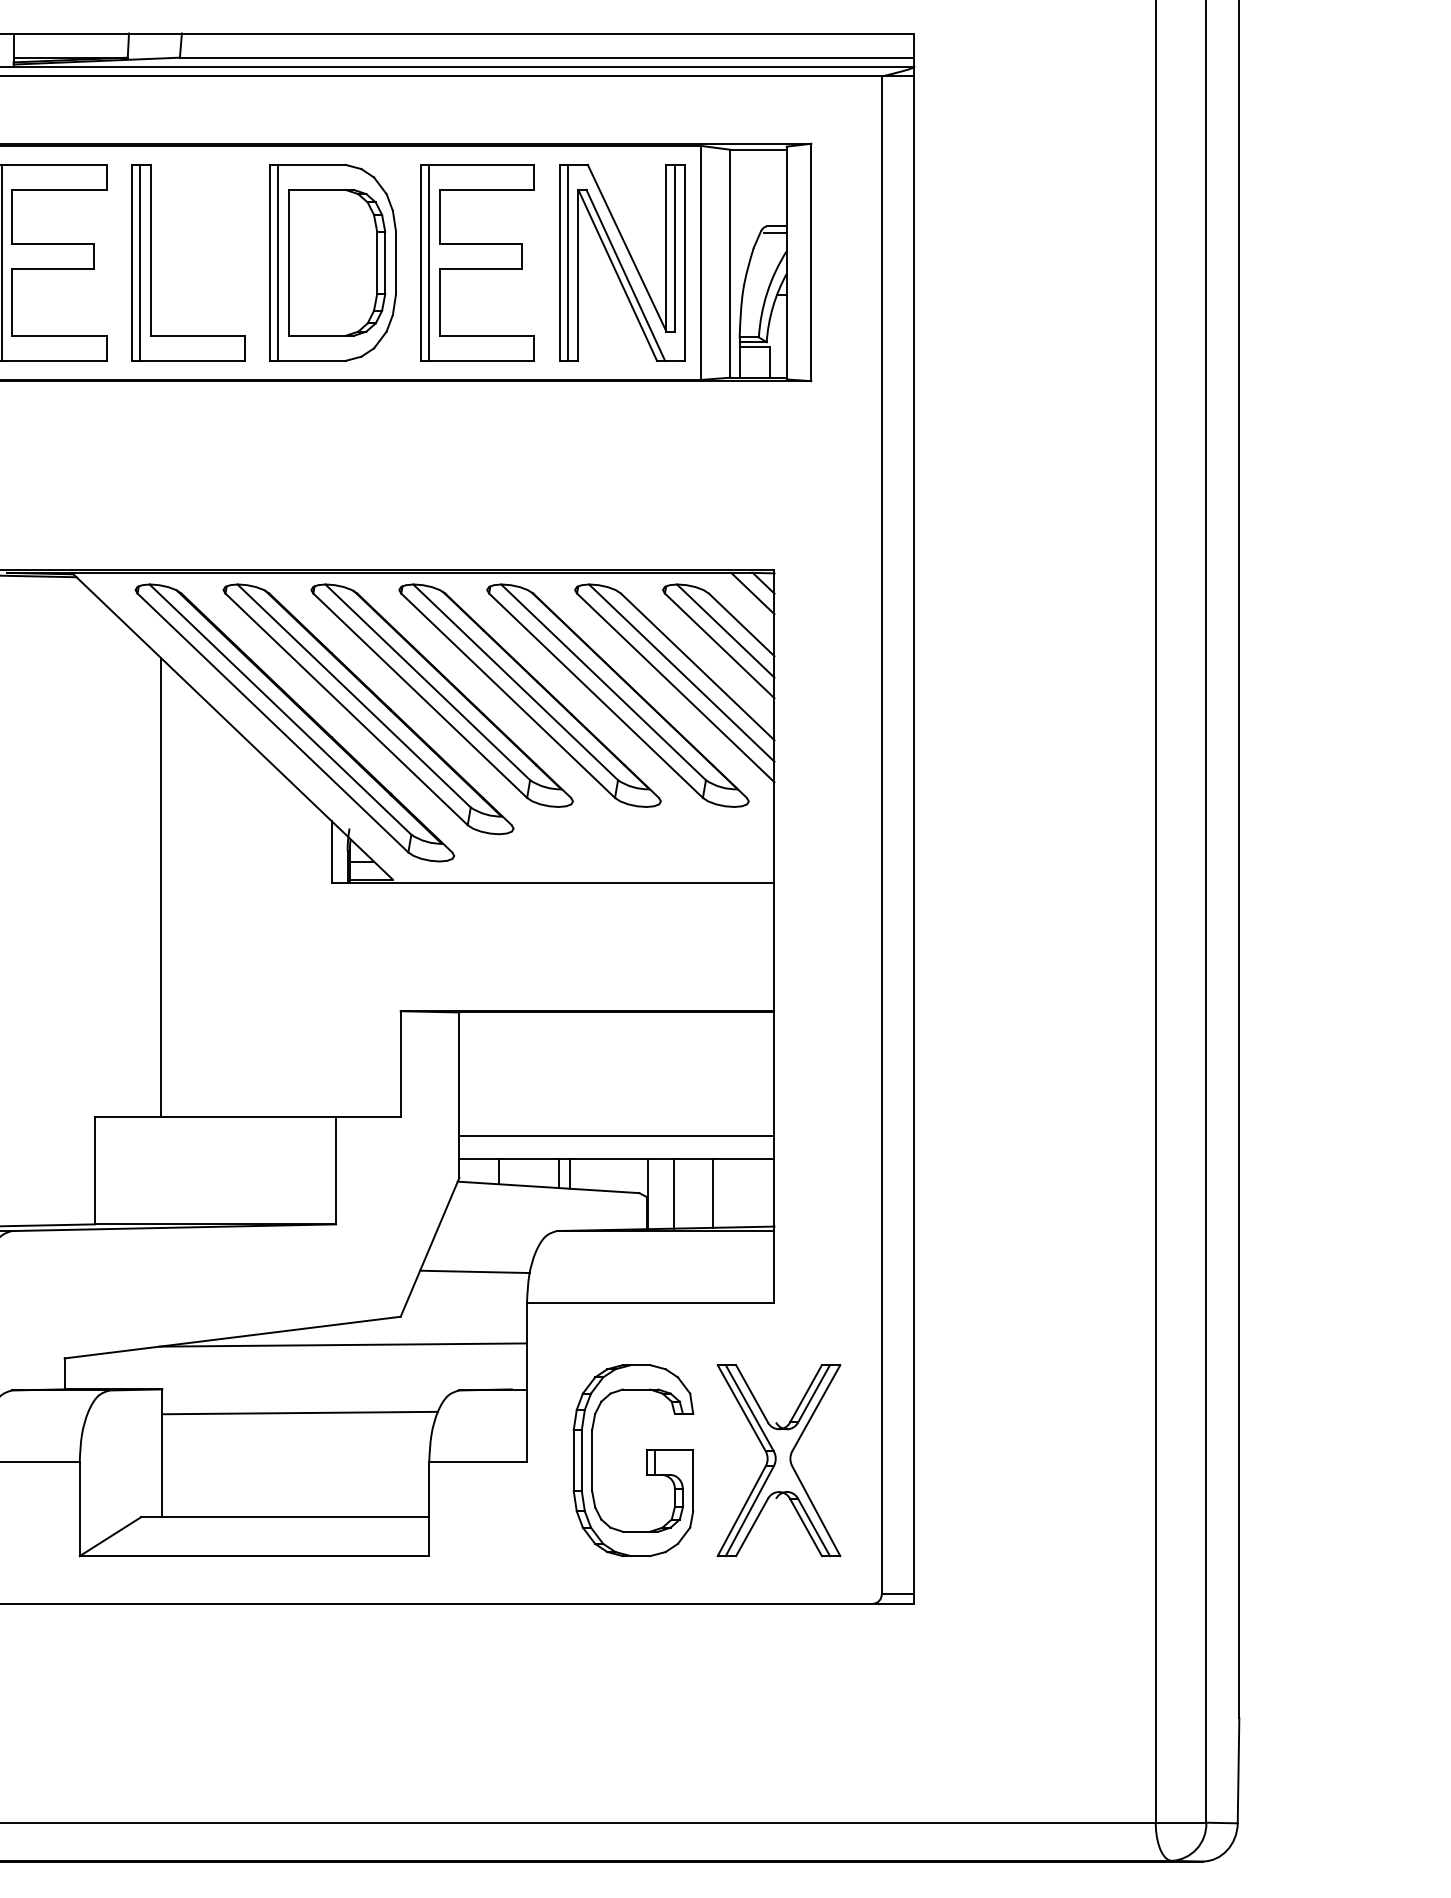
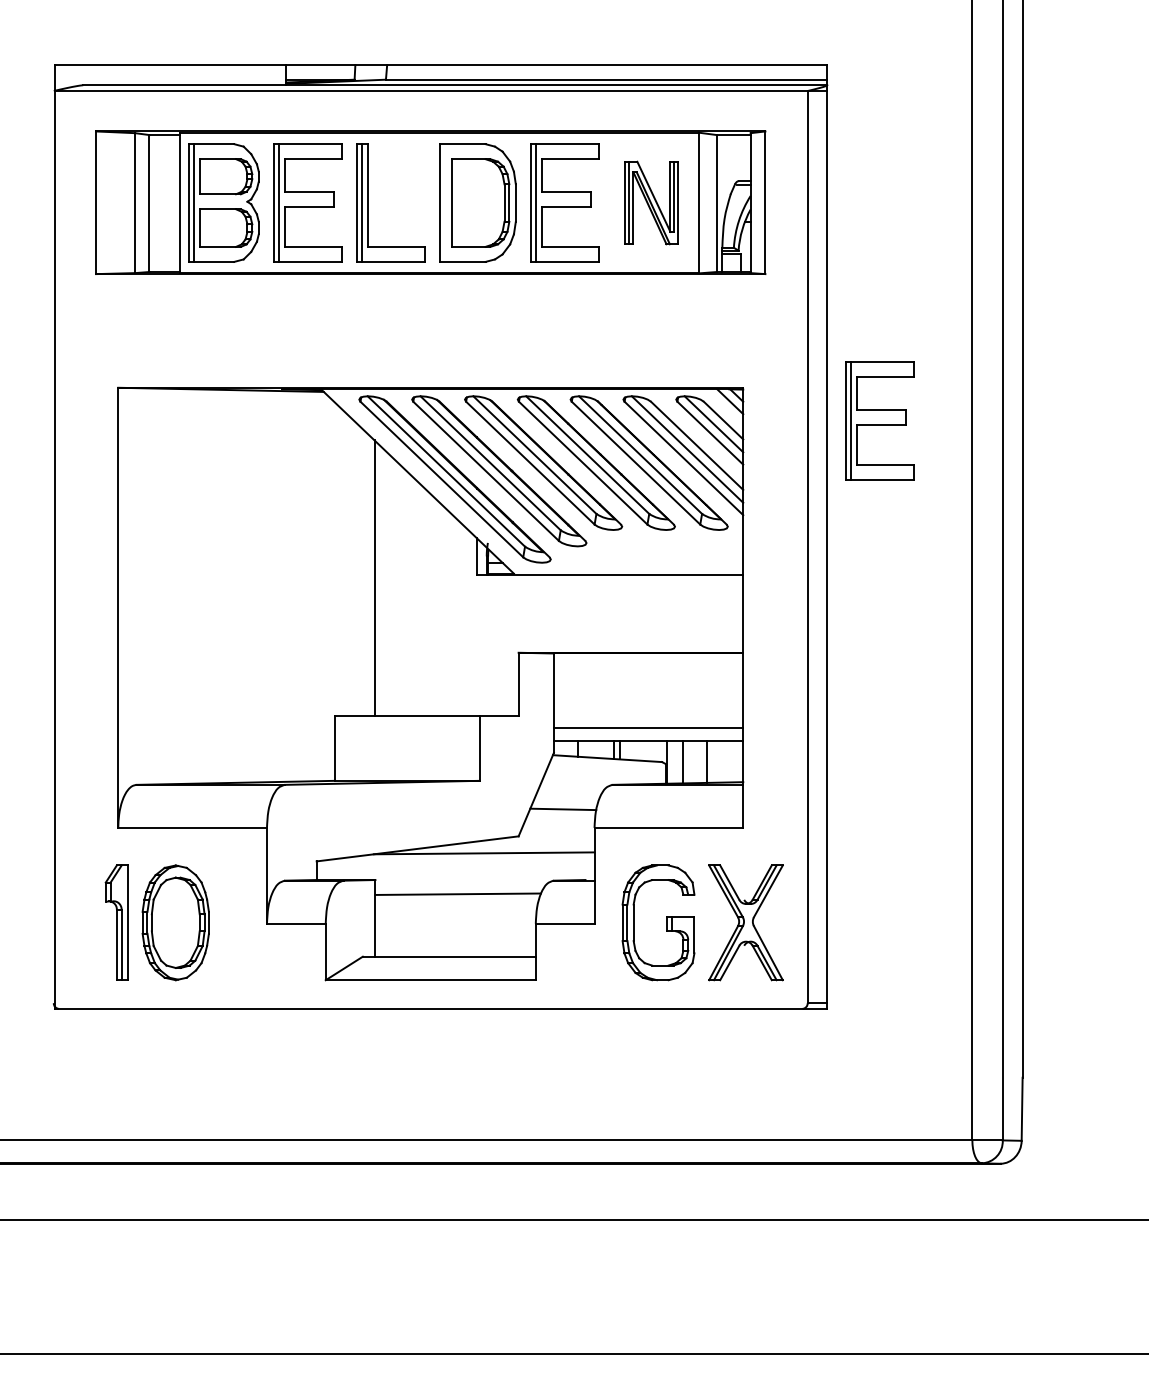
line: (278, 262) -> (445, 202), removed
part: (621, 262) -> (651, 202), size x0.7
part: (1001, 624) -> (879, 420), added

